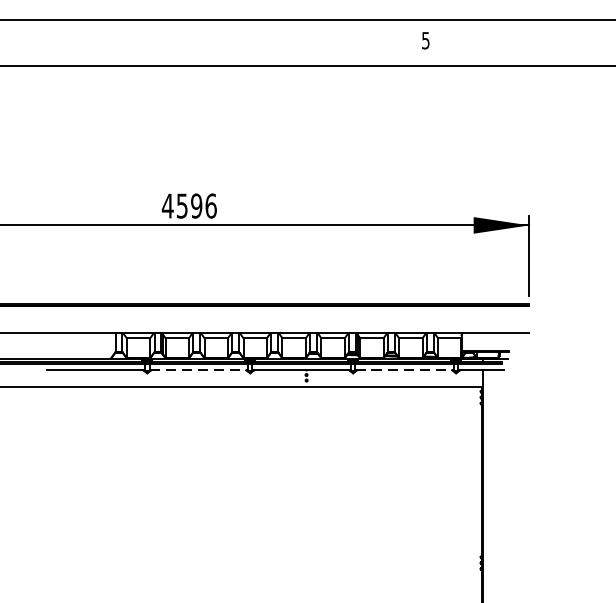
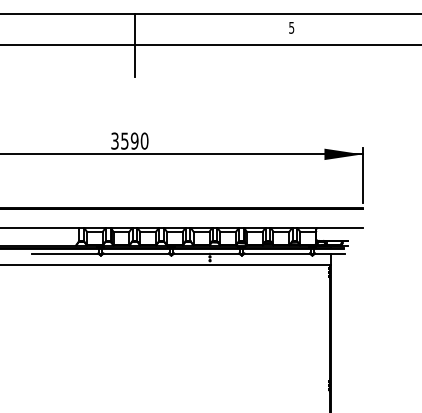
line: (197, 64) -> (135, 44), added
text: (189, 205) -> (129, 140), 4596 -> 3590
line: (199, 370) -> (136, 253), dashed -> solid
line: (405, 370) -> (277, 253), dashed -> solid

